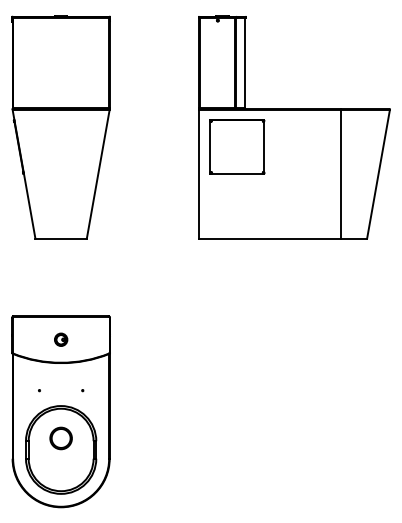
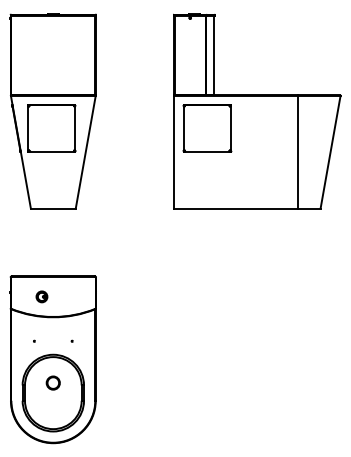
part: (59, 146) -> (51, 128), added
part: (61, 339) -> (42, 296), moved
part: (60, 438) -> (52, 383), size x0.7

